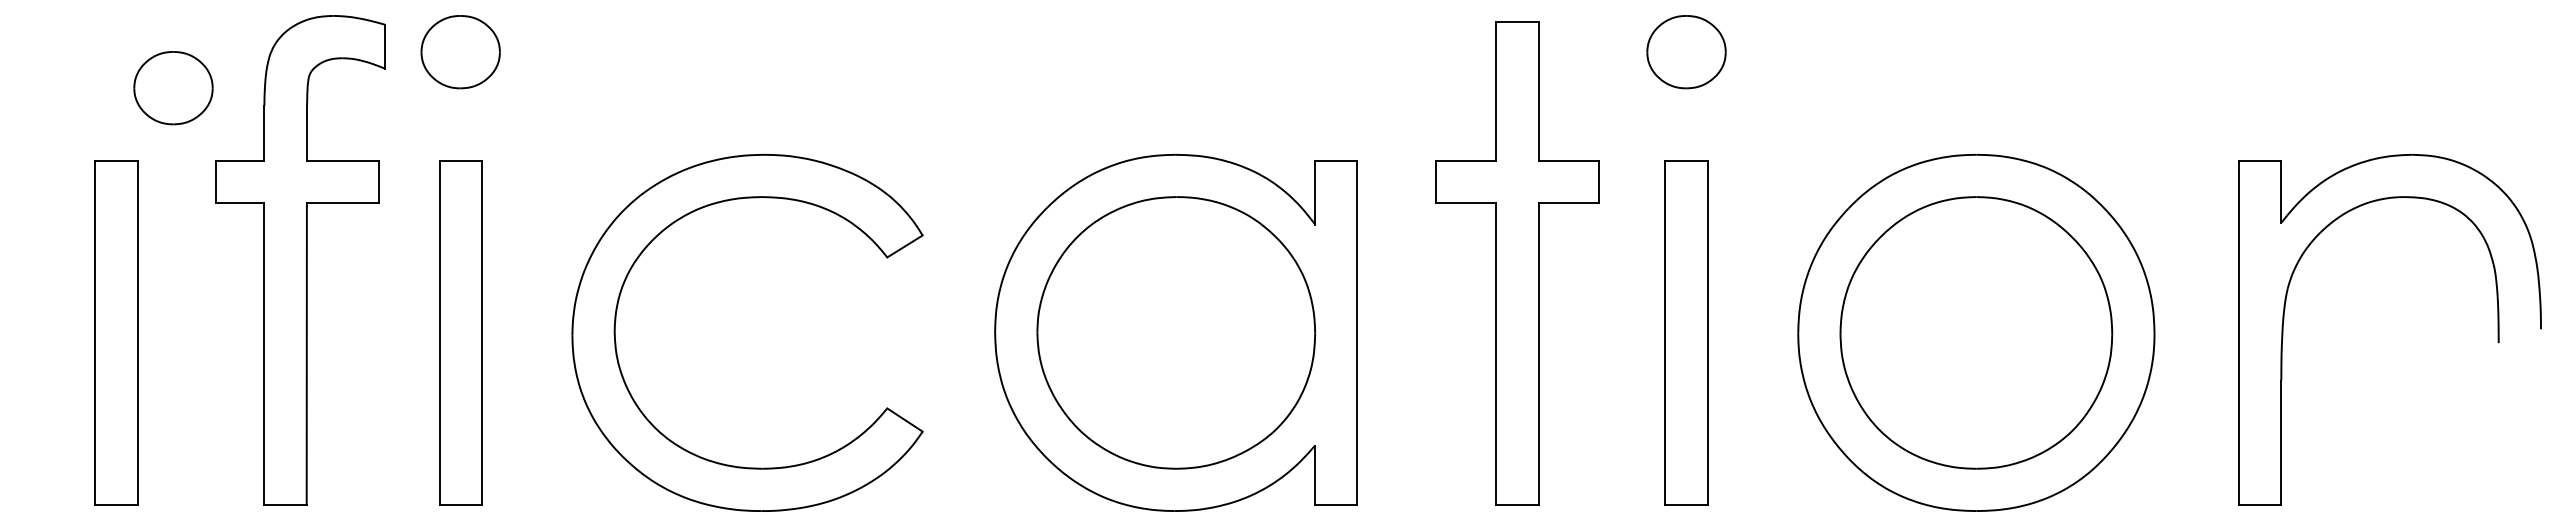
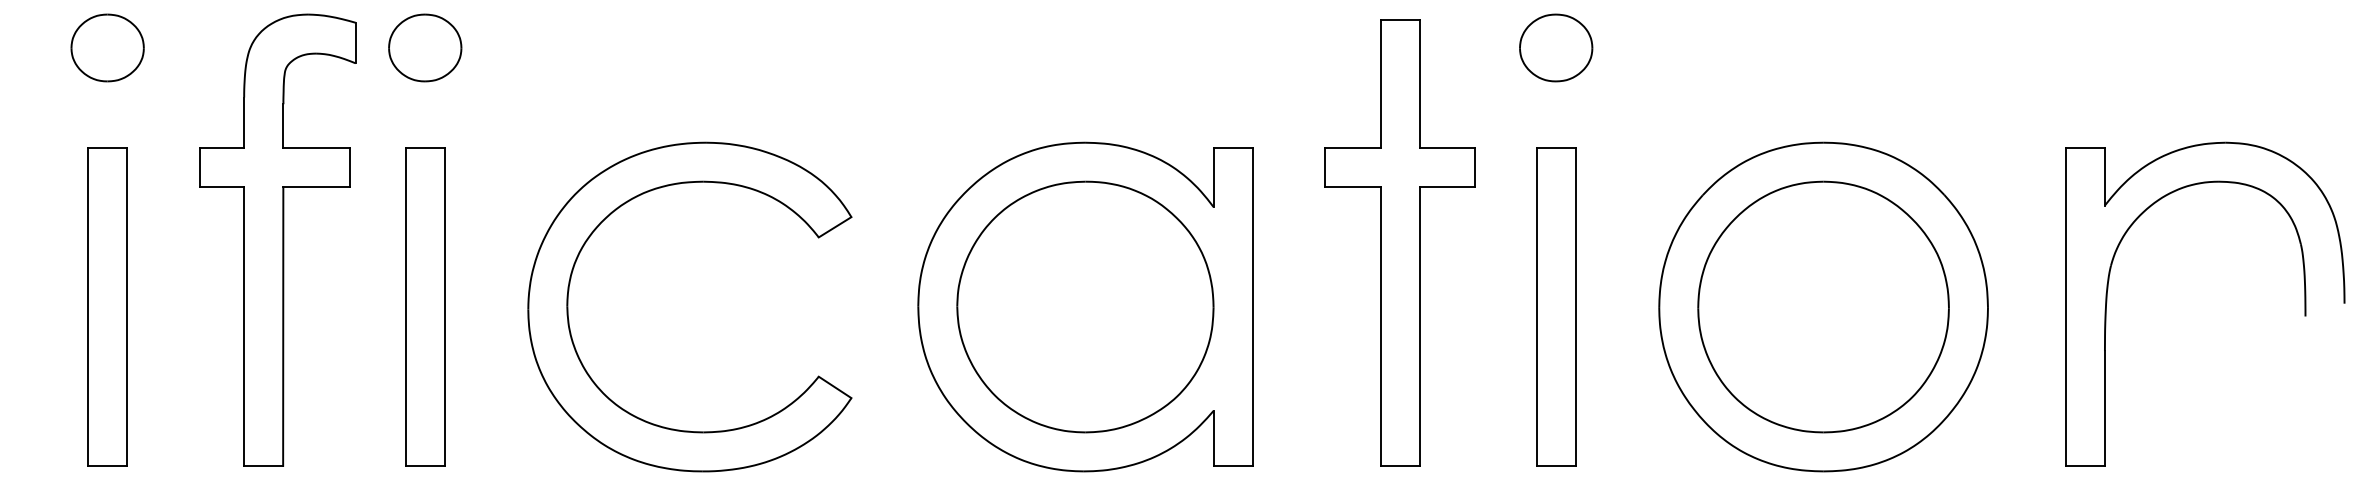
part: (173, 88) -> (107, 48), moved

